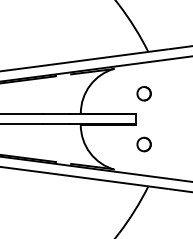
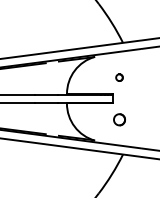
part: (143, 93) -> (119, 77), size x0.6

